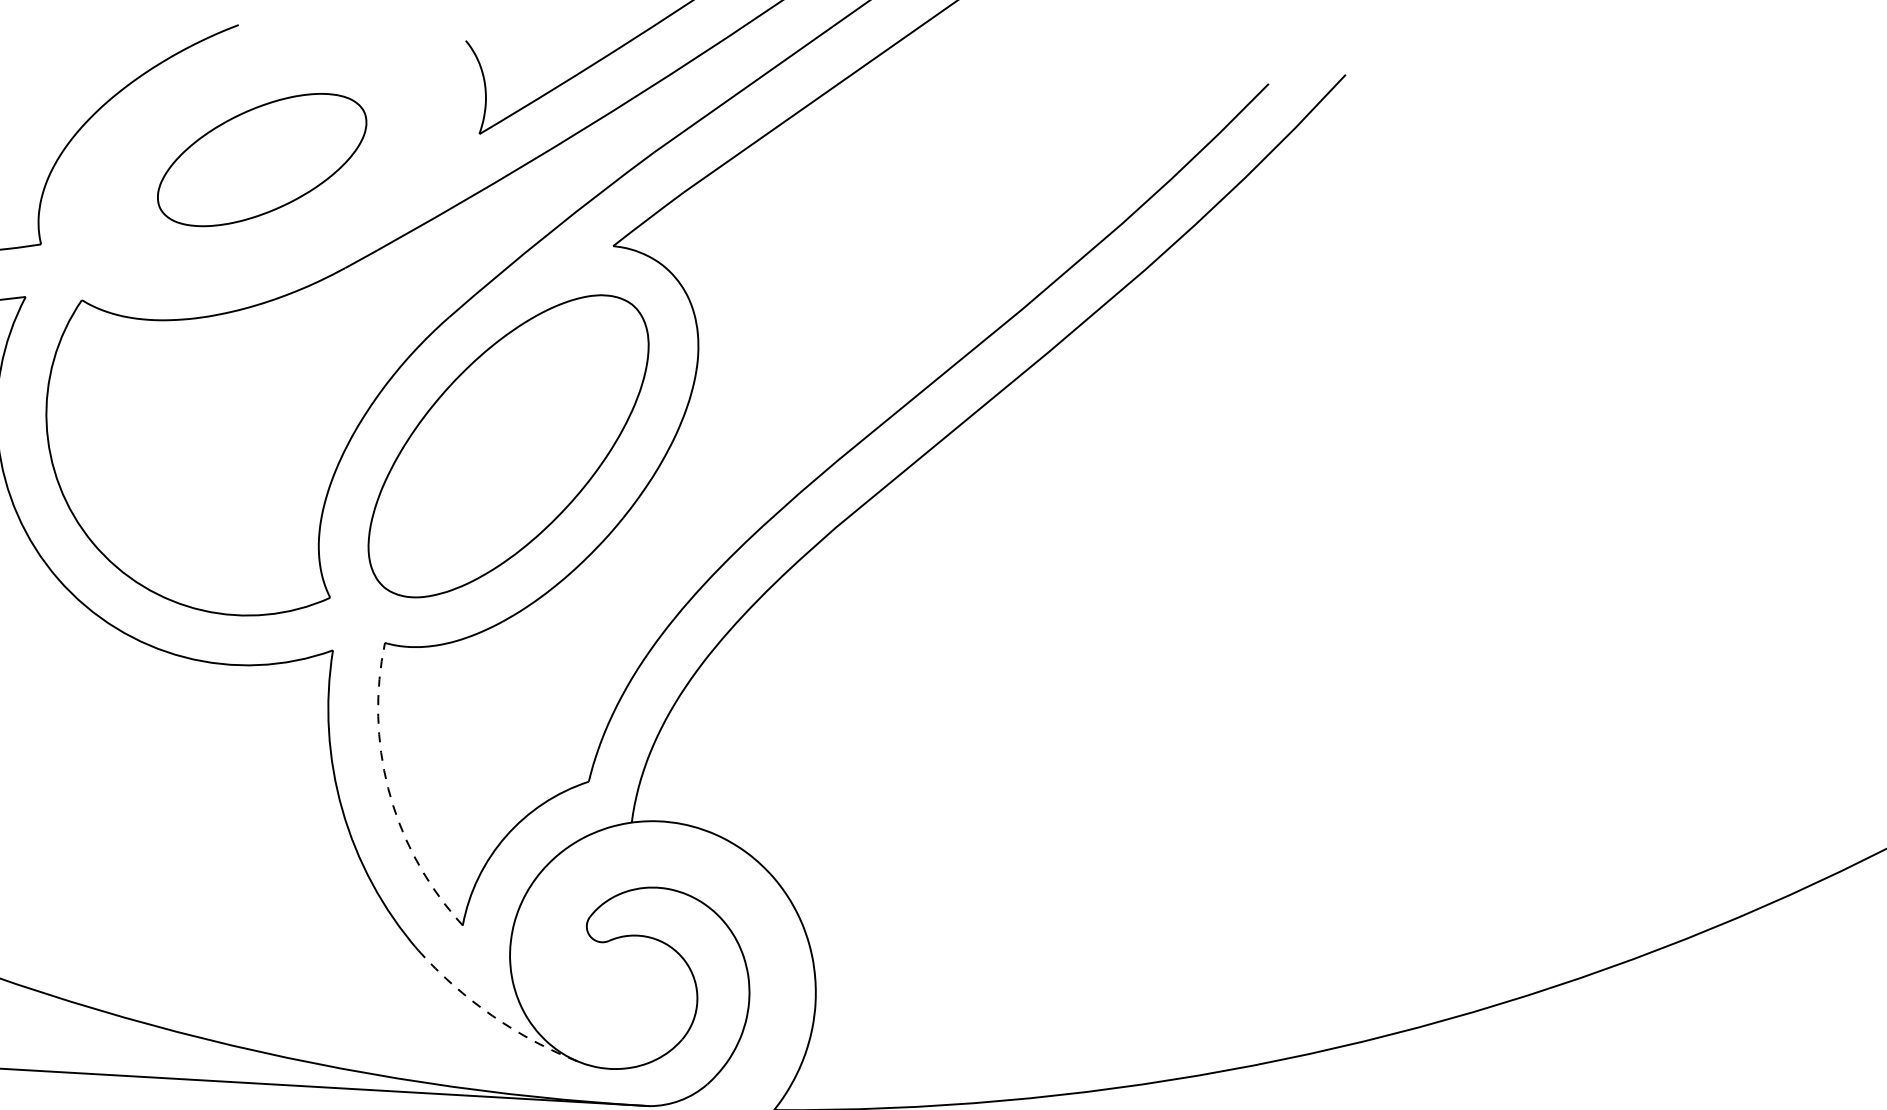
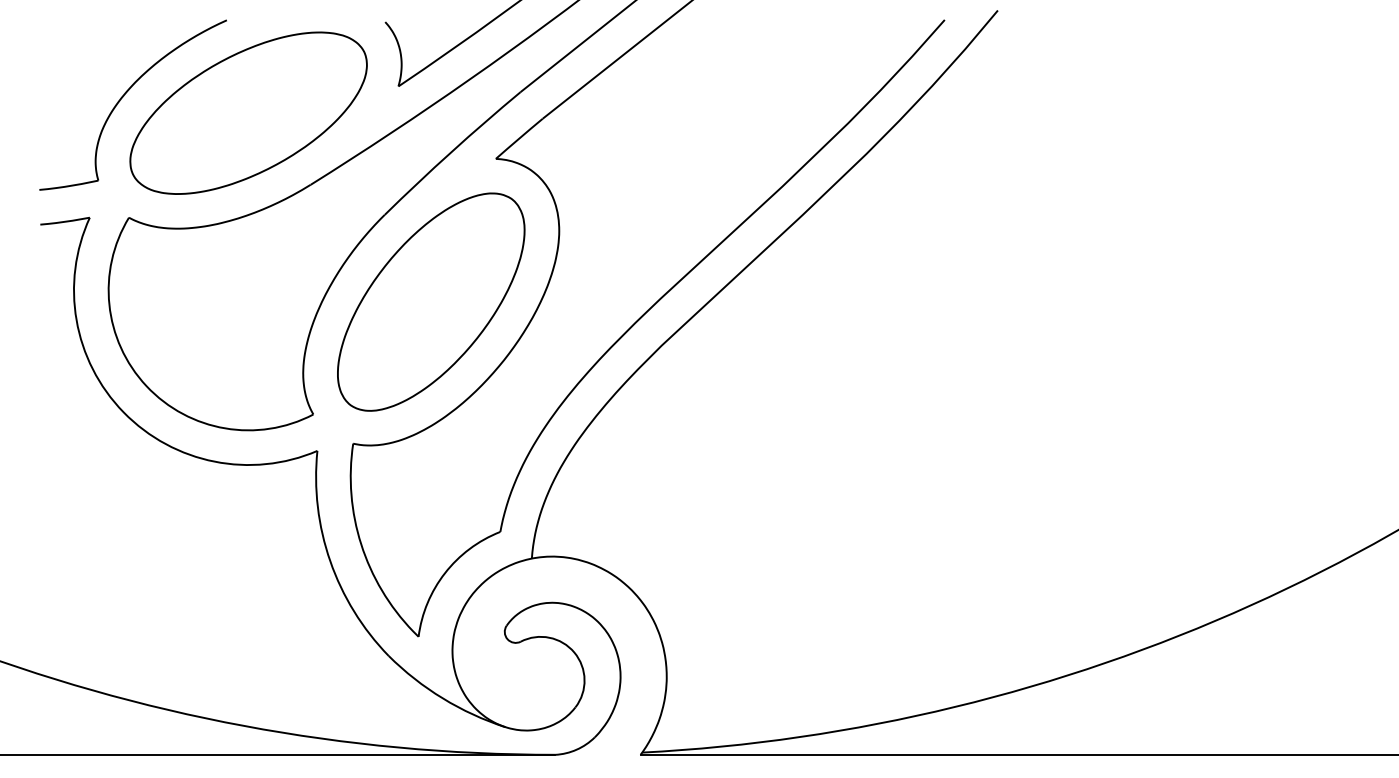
part: (262, 159) -> (248, 112), size x1.67
line: (389, 794) -> (362, 548), dashed -> solid
arc: (491, 1015) -> (442, 698), dashed -> solid

